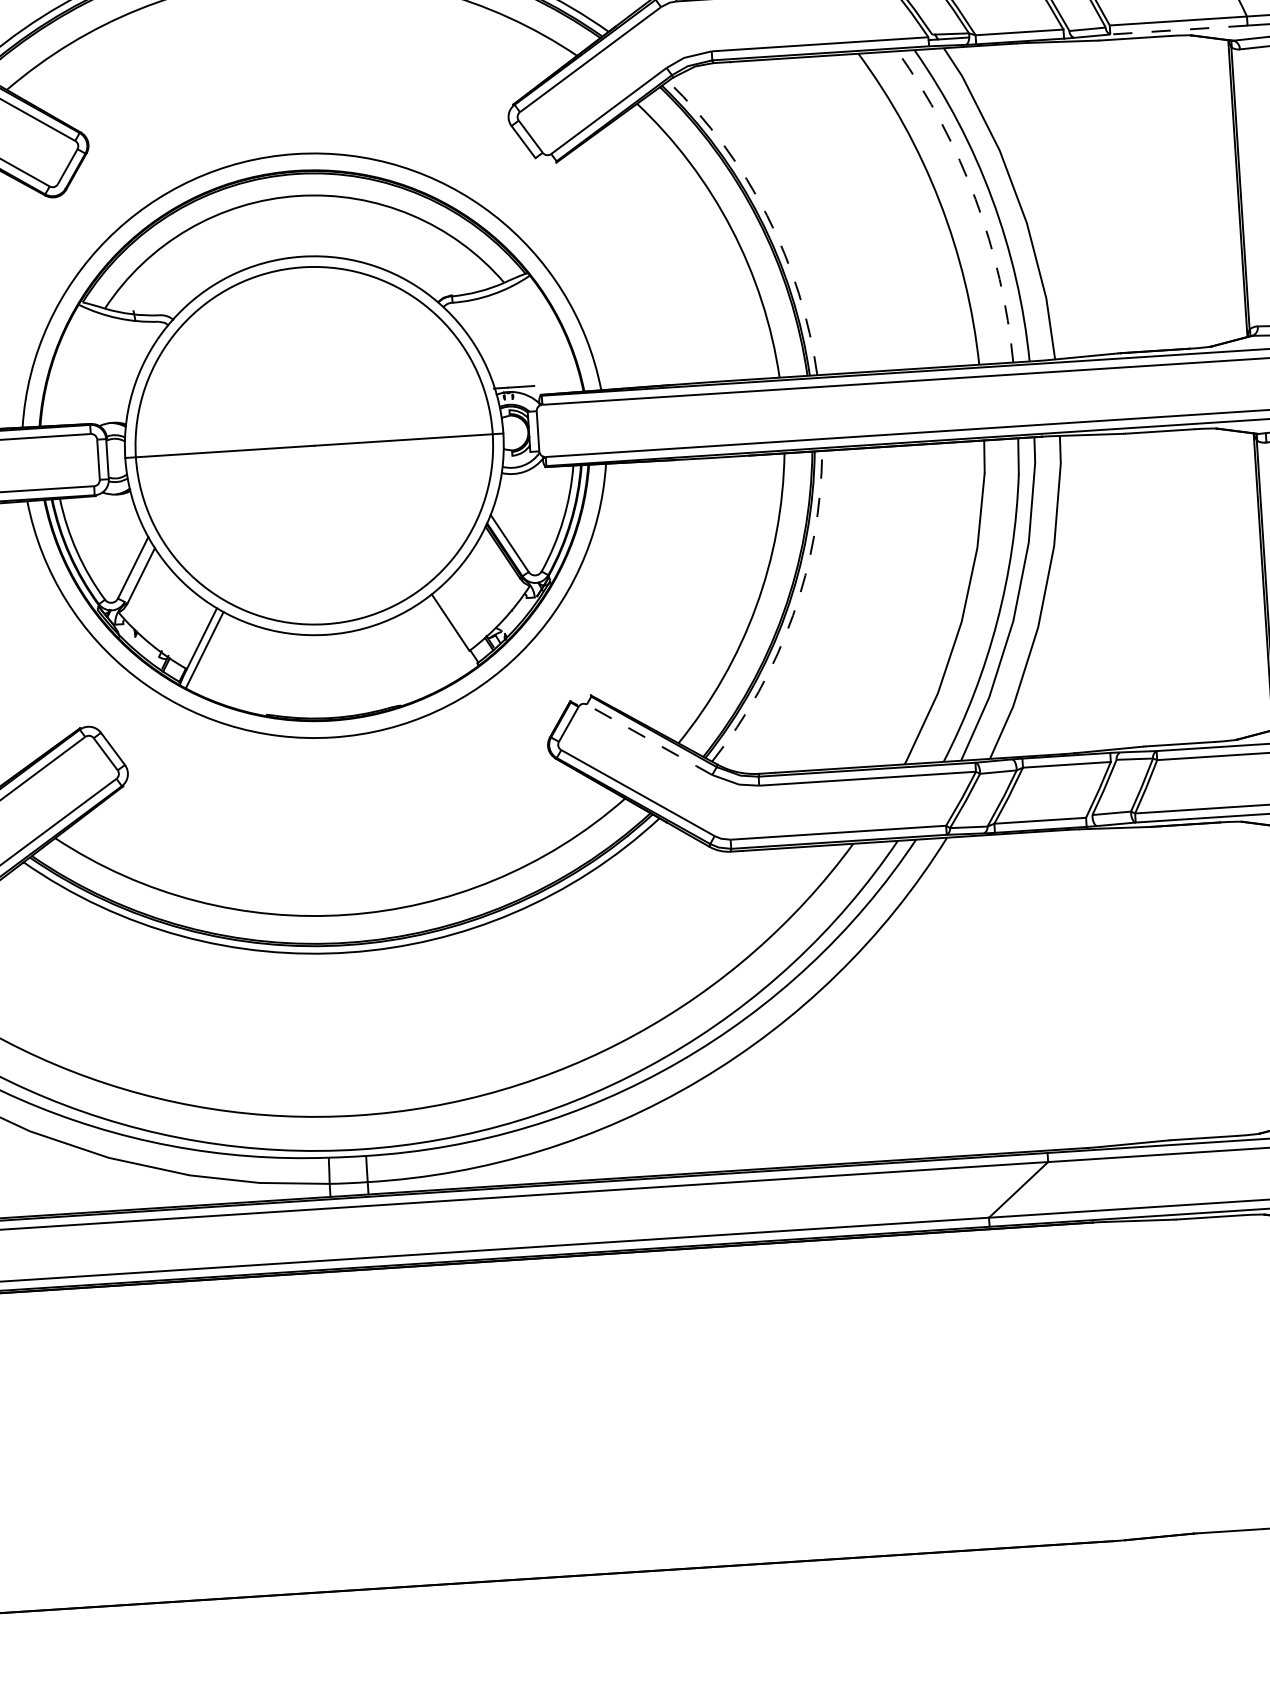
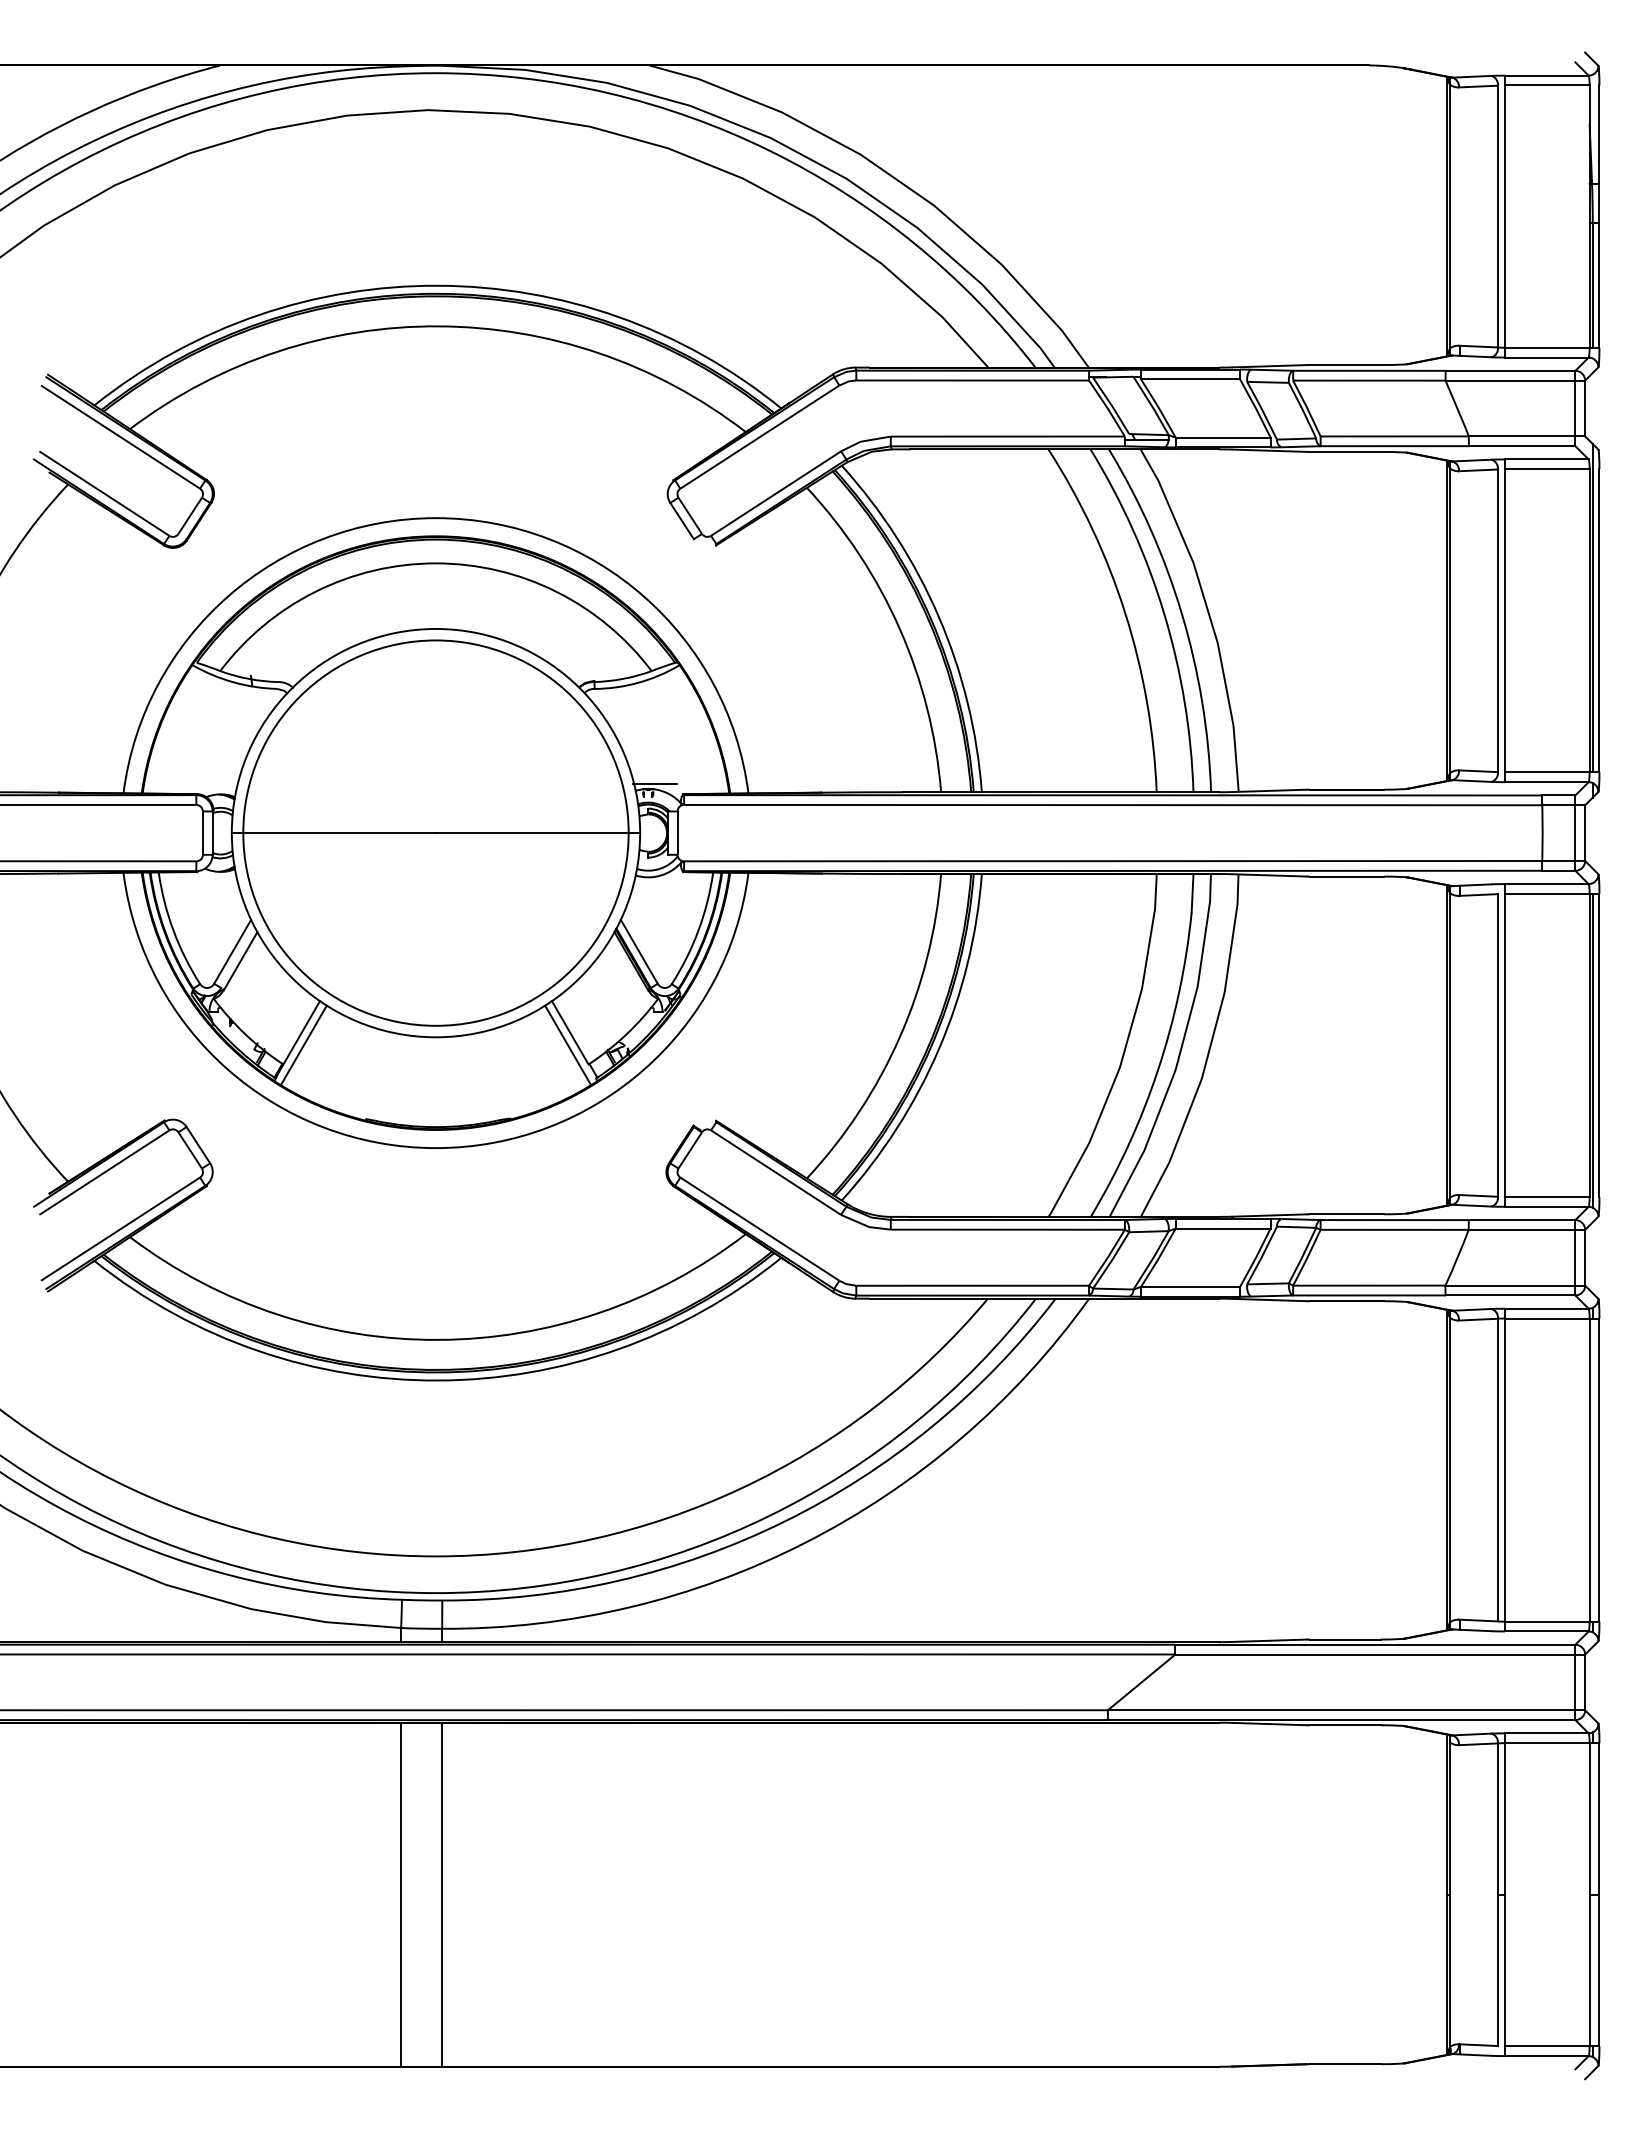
line: (1178, 30) -> (1394, 446), dashed -> solid
arc: (975, 199) -> (1164, 614), dashed -> solid
arc: (767, 215) -> (939, 617), dashed -> solid
arc: (793, 615) -> (939, 1048), dashed -> solid
line: (449, 634) -> (568, 1045), added
line: (649, 739) -> (775, 1172), dashed -> solid
line: (383, 1428) -> (442, 1894), added
line: (345, 1430) -> (401, 1894), added

